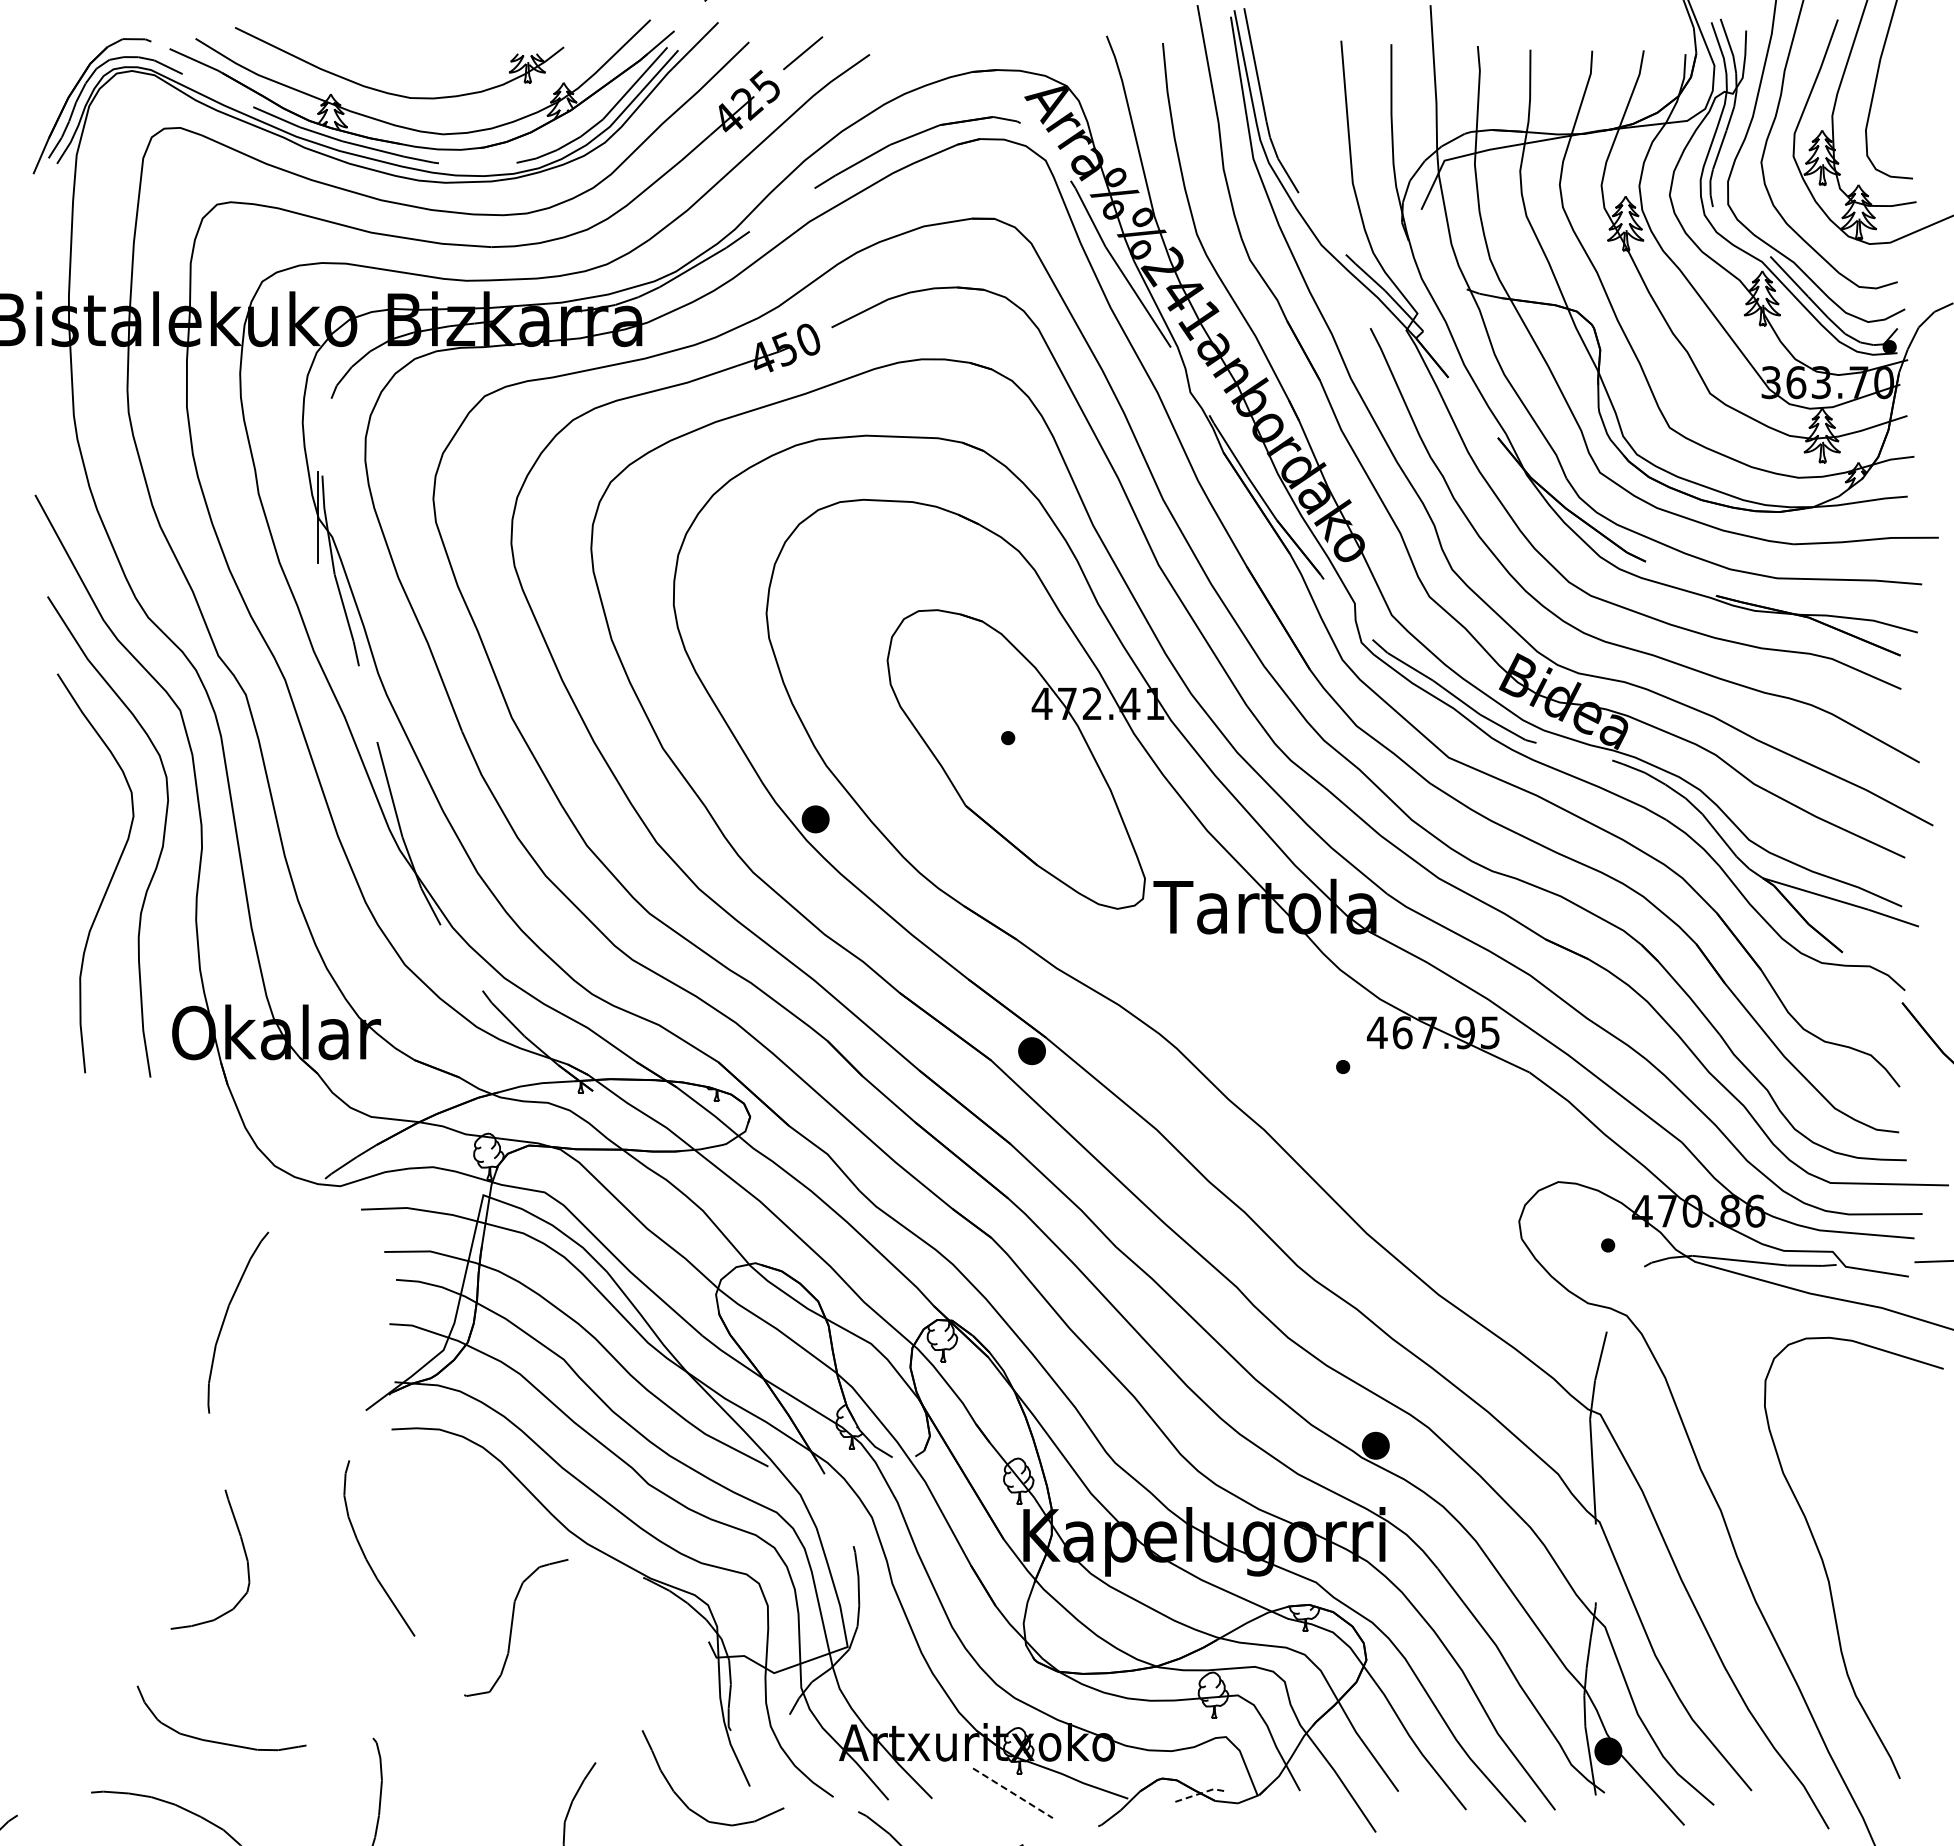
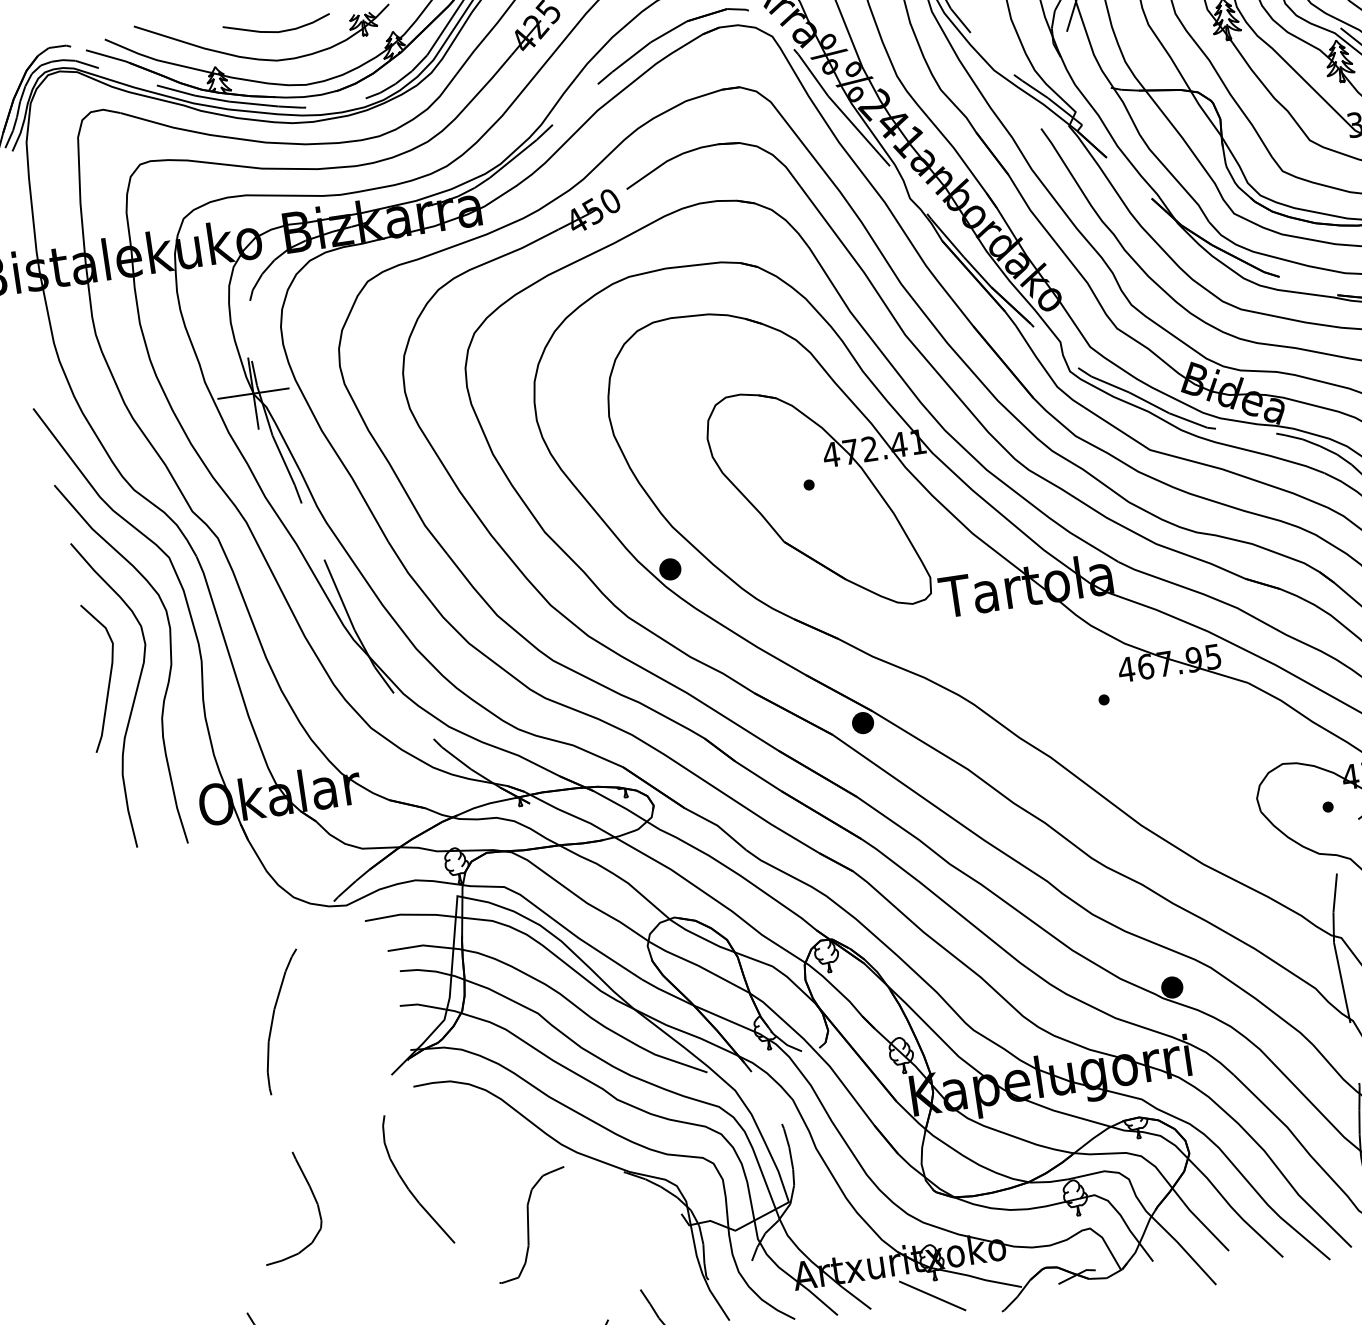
curve: (415, 60) -> (276, 31), added
line: (317, 517) -> (252, 393), added
curve: (81, 851) -> (109, 677), added
line: (1013, 1793) -> (933, 1296), dashed -> solid
line: (1200, 1793) -> (1076, 1274), dashed -> solid

